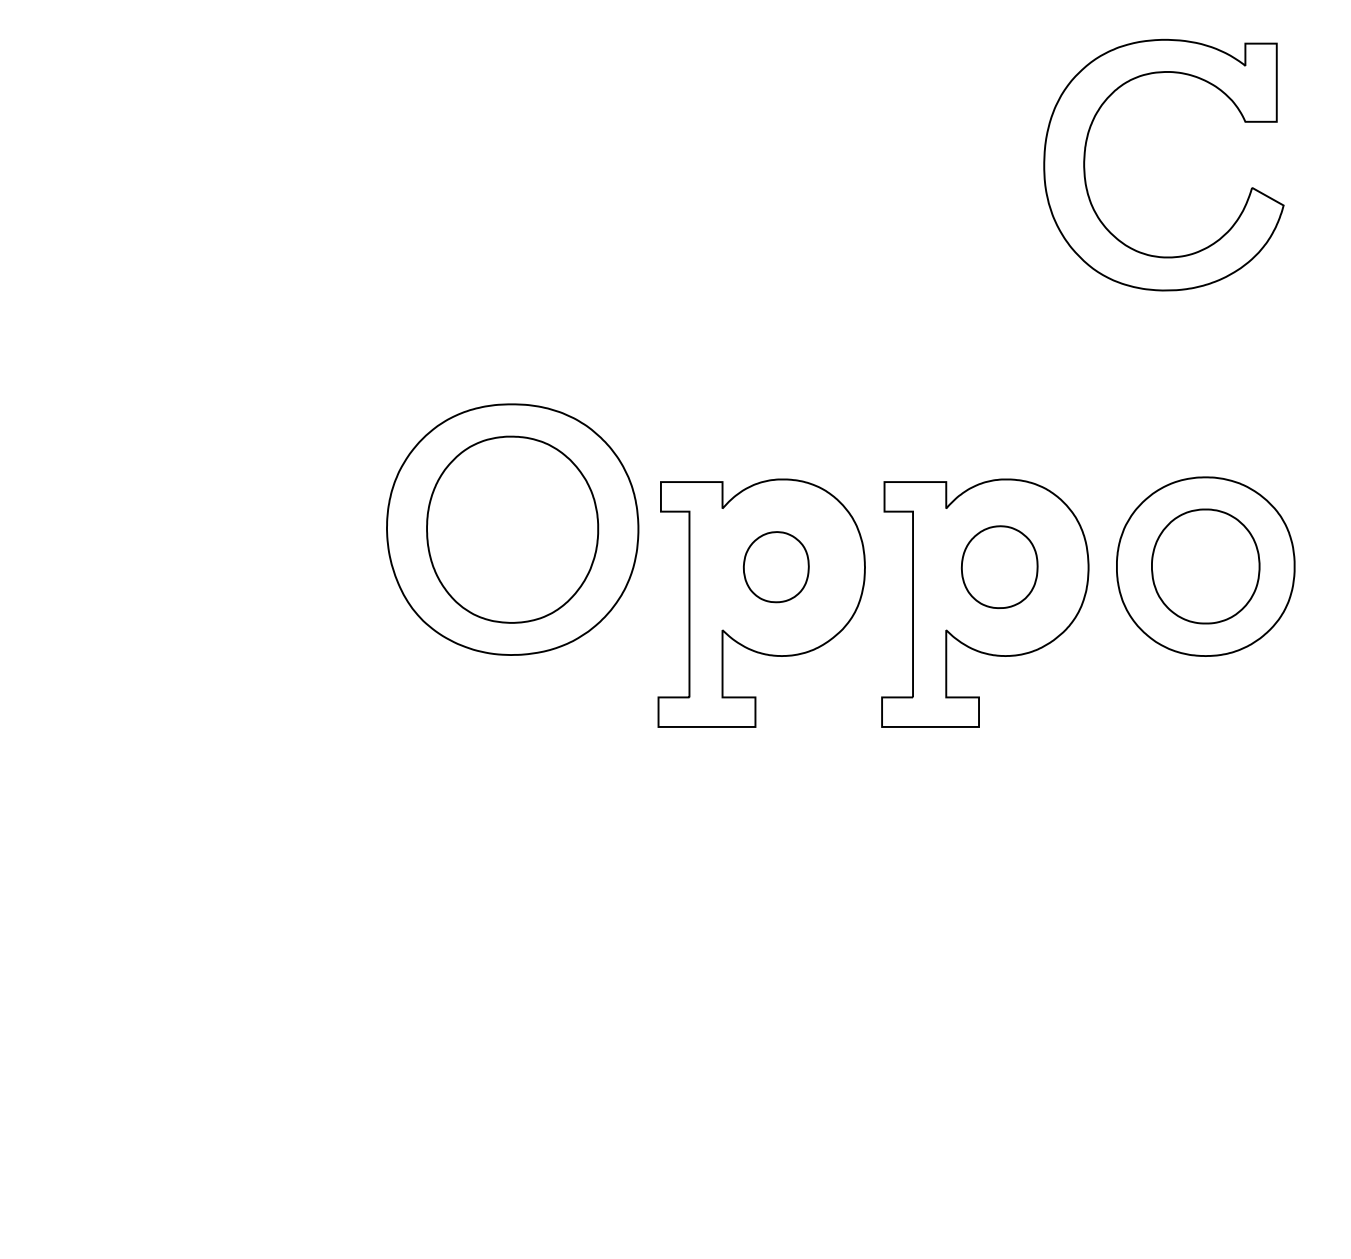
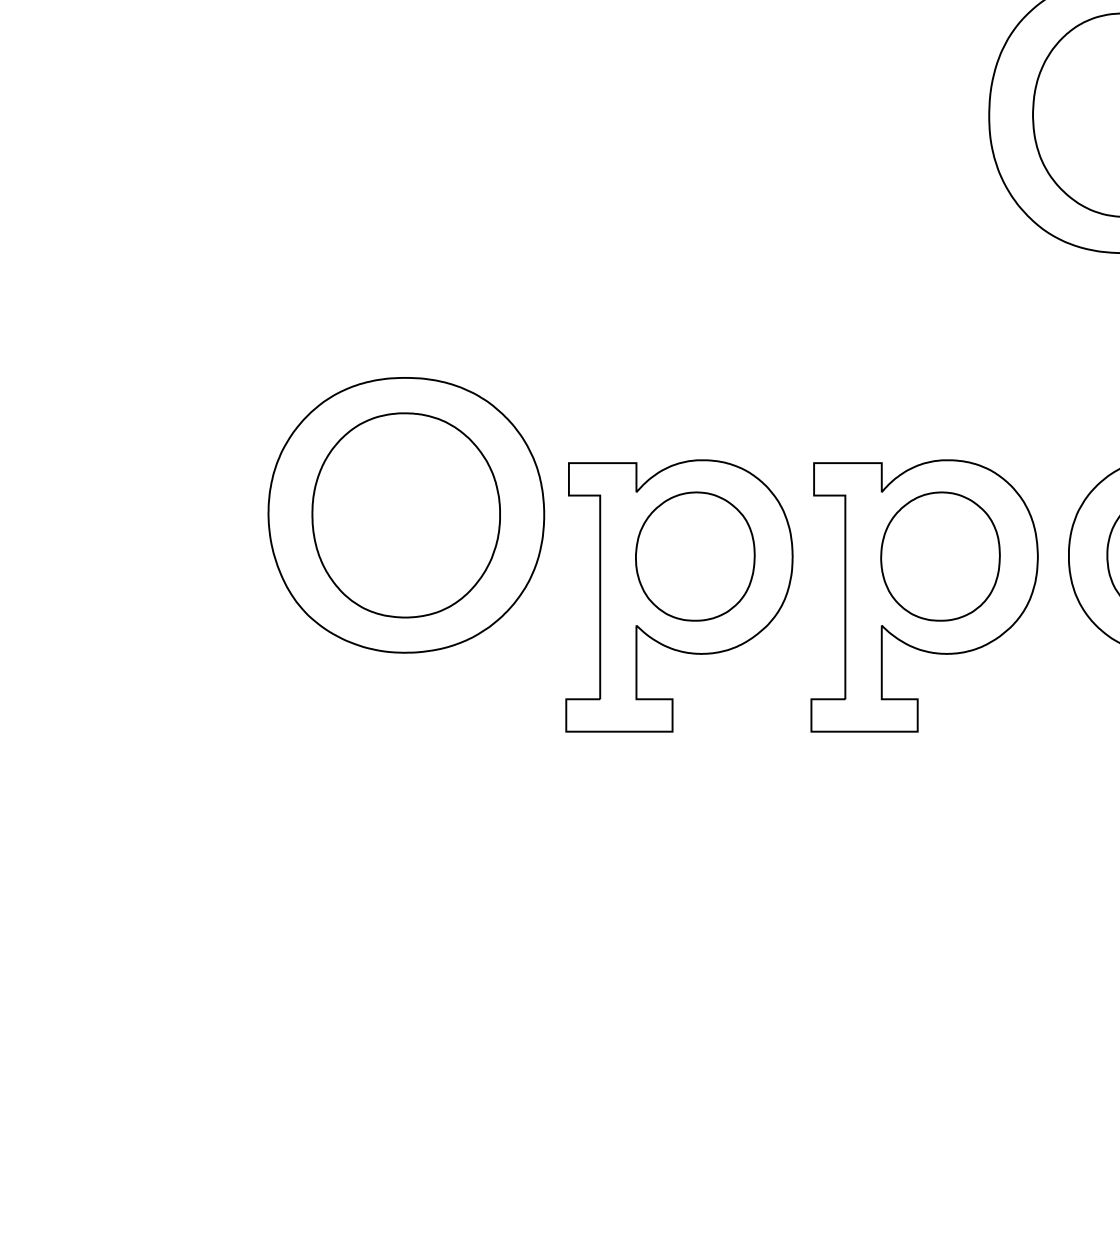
part: (776, 566) -> (695, 555), size x1.67
part: (999, 566) -> (940, 555), size x1.43

